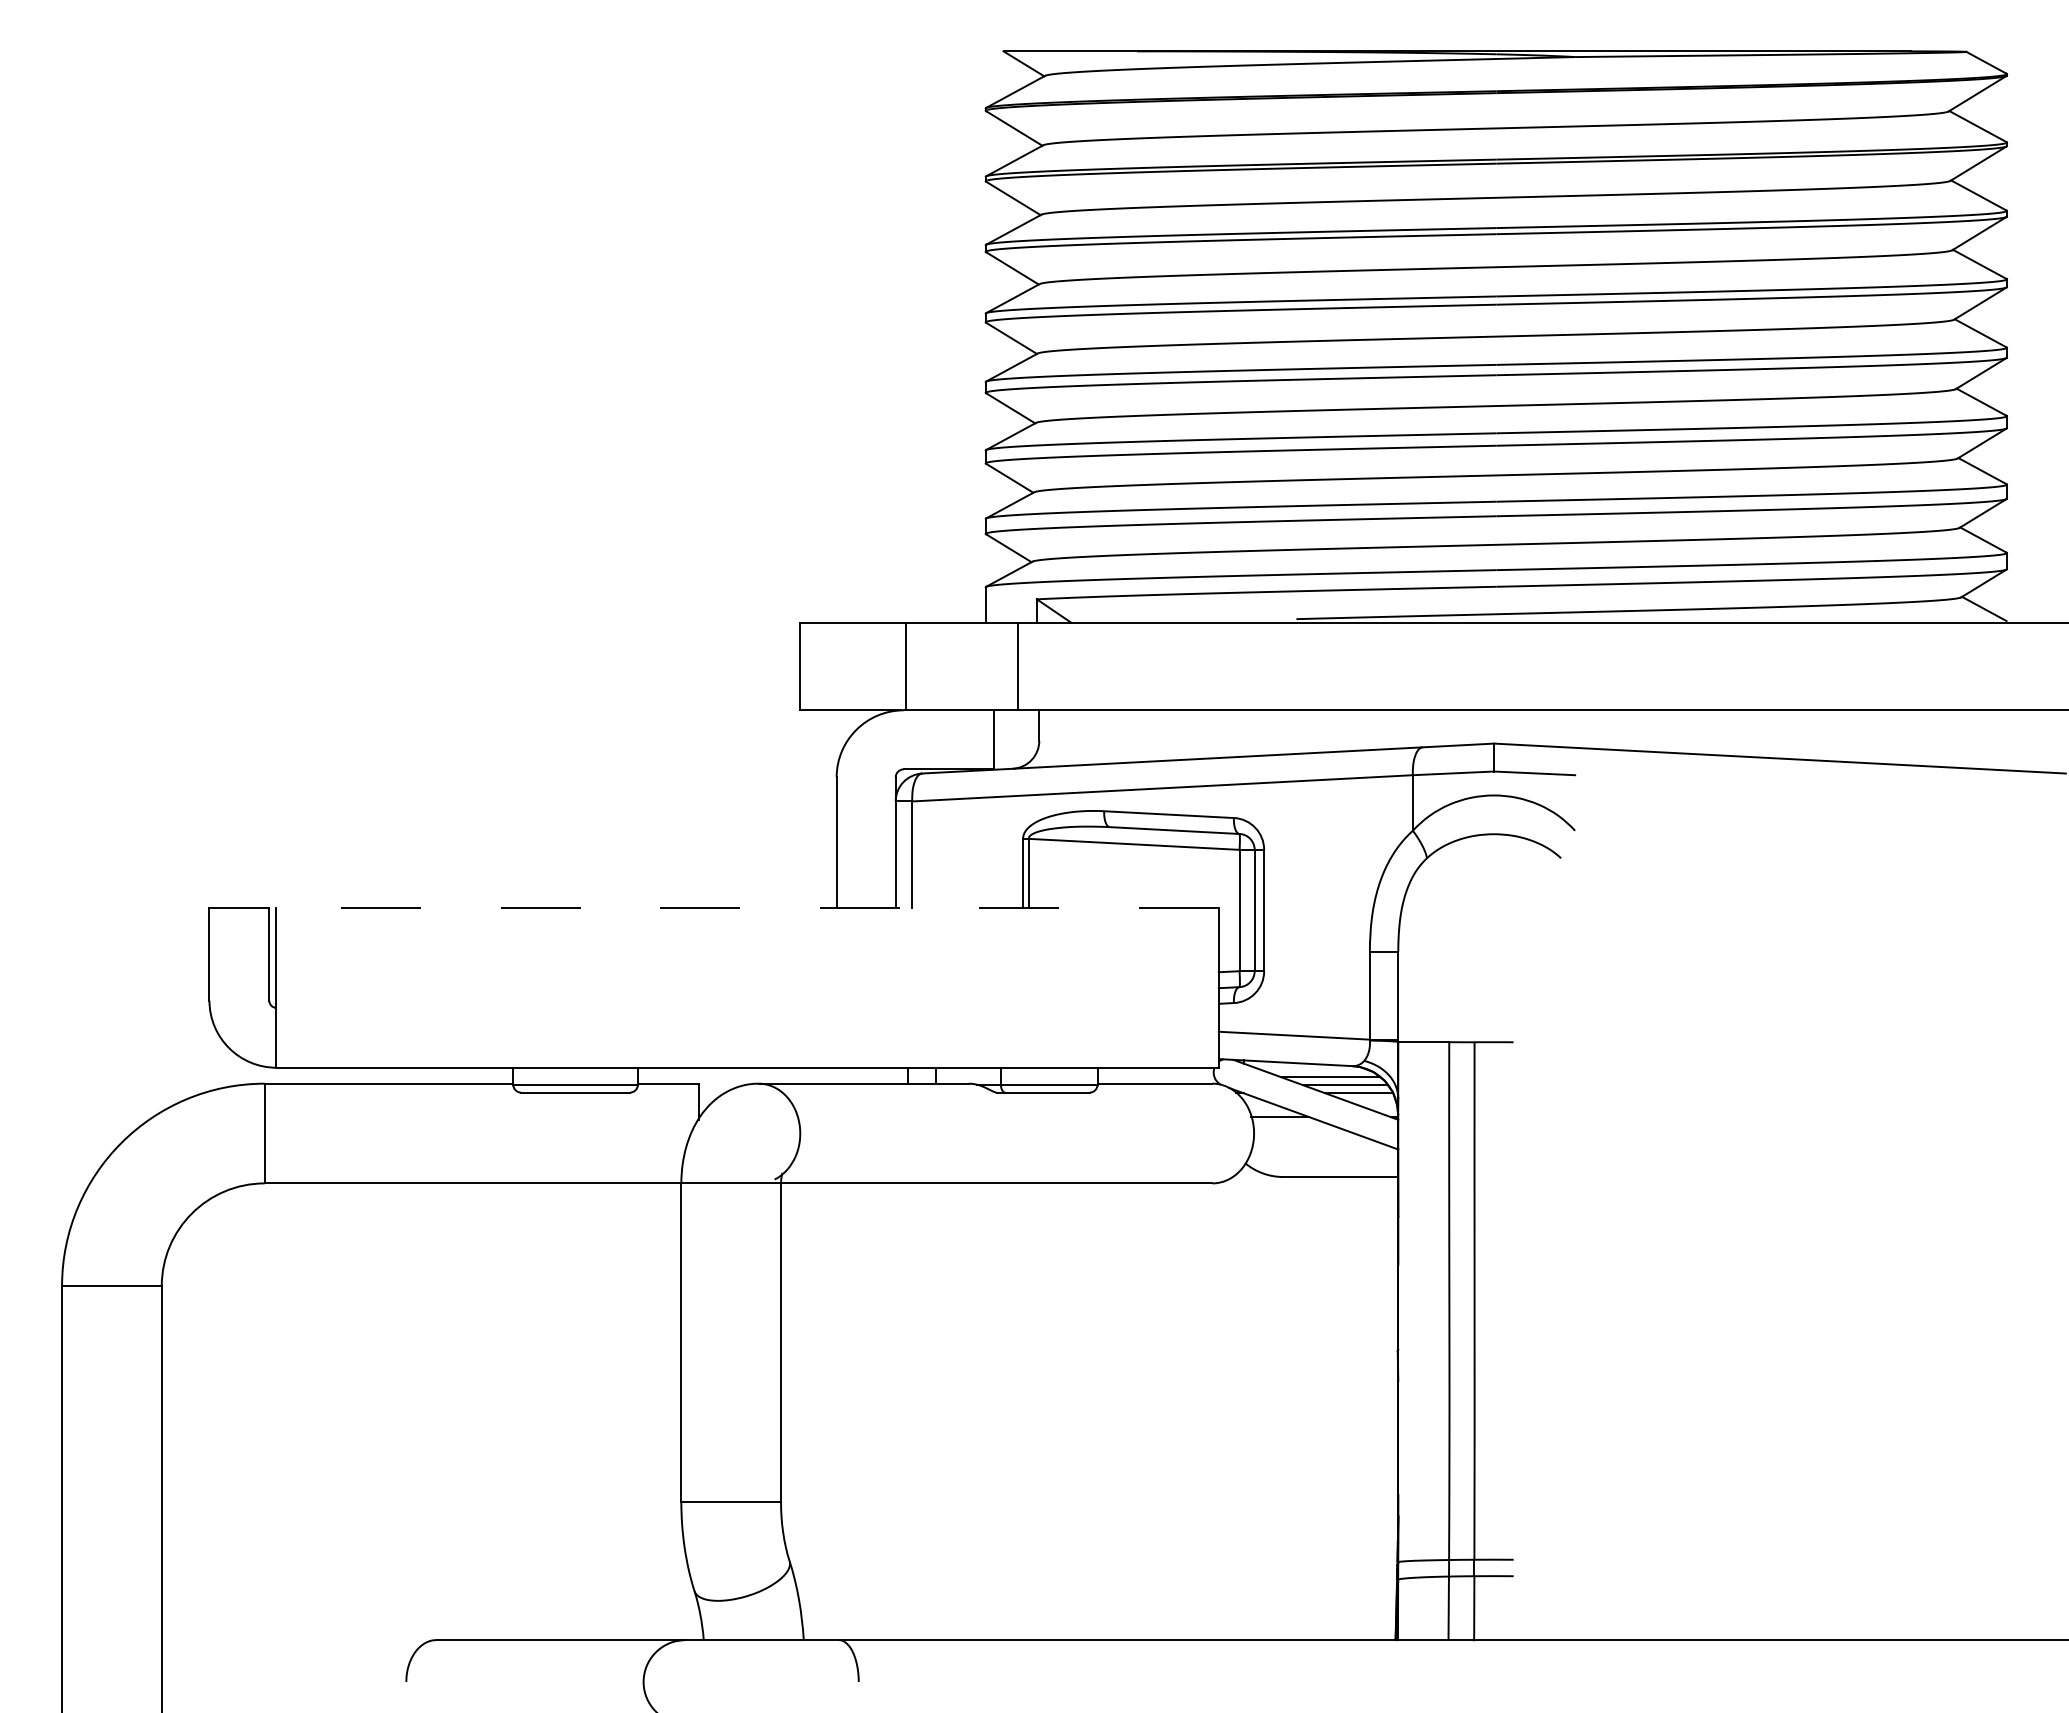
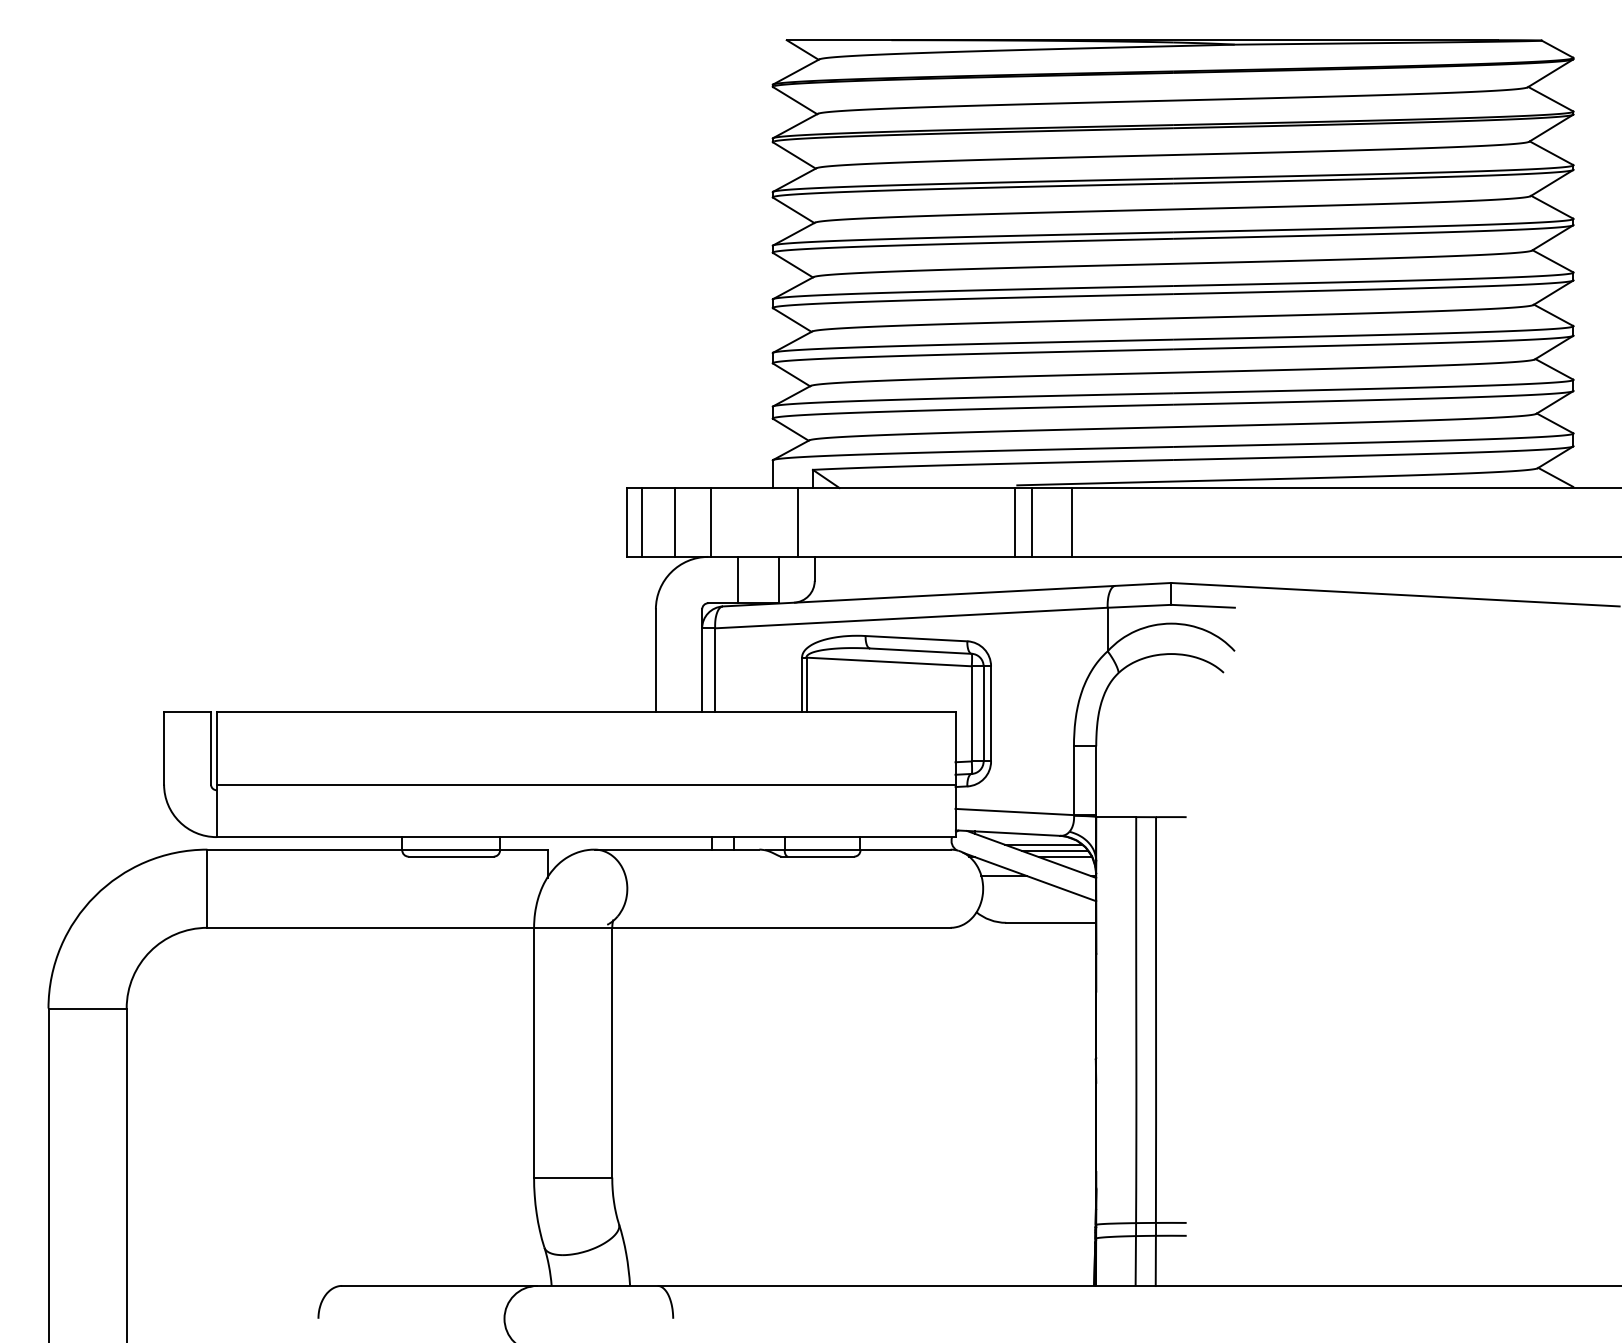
line: (818, 666) -> (641, 522), added
line: (861, 666) -> (675, 522), added
line: (1294, 666) -> (1014, 522), added
line: (1315, 666) -> (1031, 522), added
line: (1367, 666) -> (1072, 522), added
line: (941, 739) -> (738, 579), added
line: (747, 908) -> (585, 712), dashed -> solid
line: (747, 1000) -> (585, 784), added

